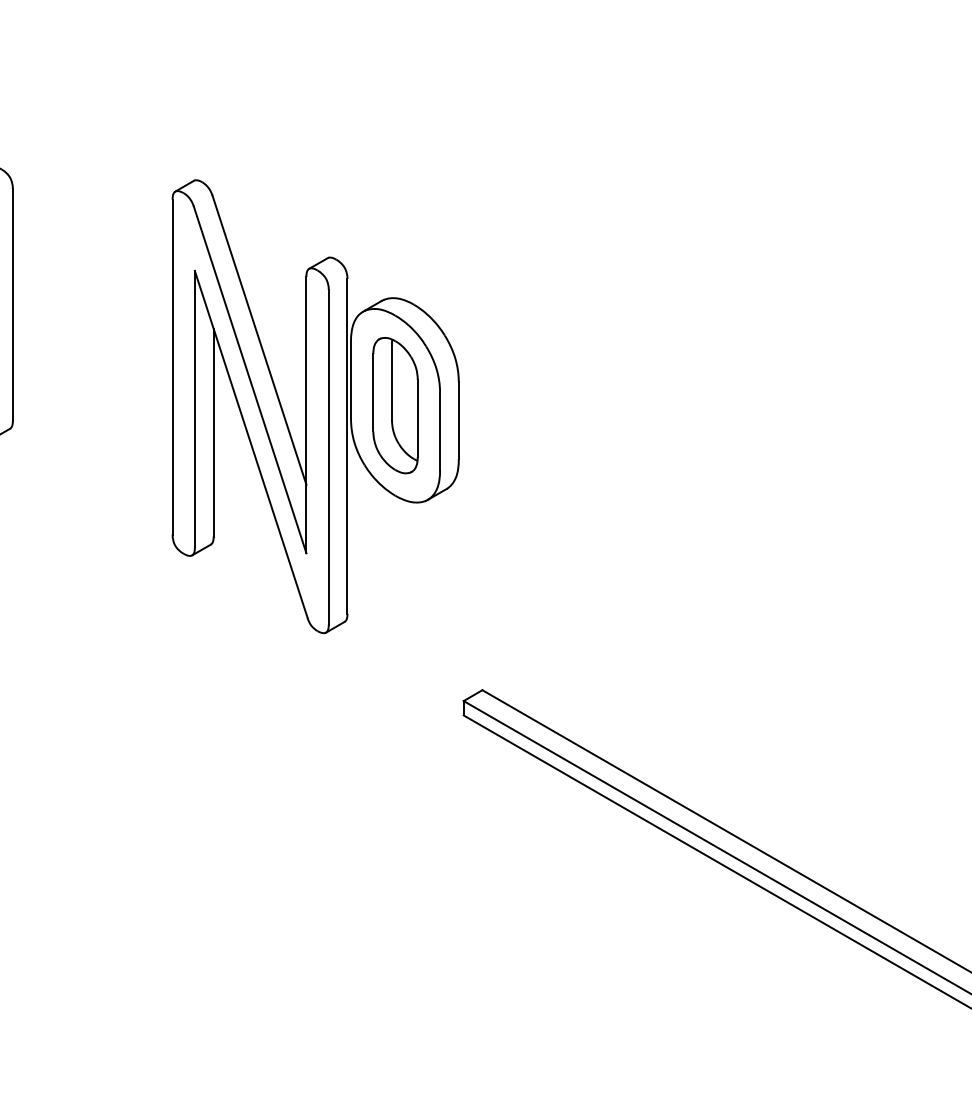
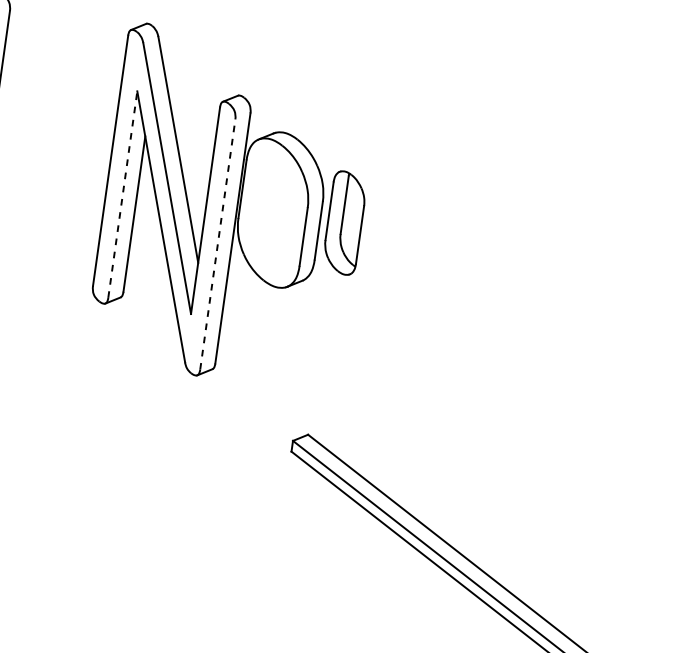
part: (395, 405) -> (344, 223), moved
line: (194, 408) -> (122, 194), solid -> dashed
line: (328, 456) -> (217, 244), solid -> dashed

